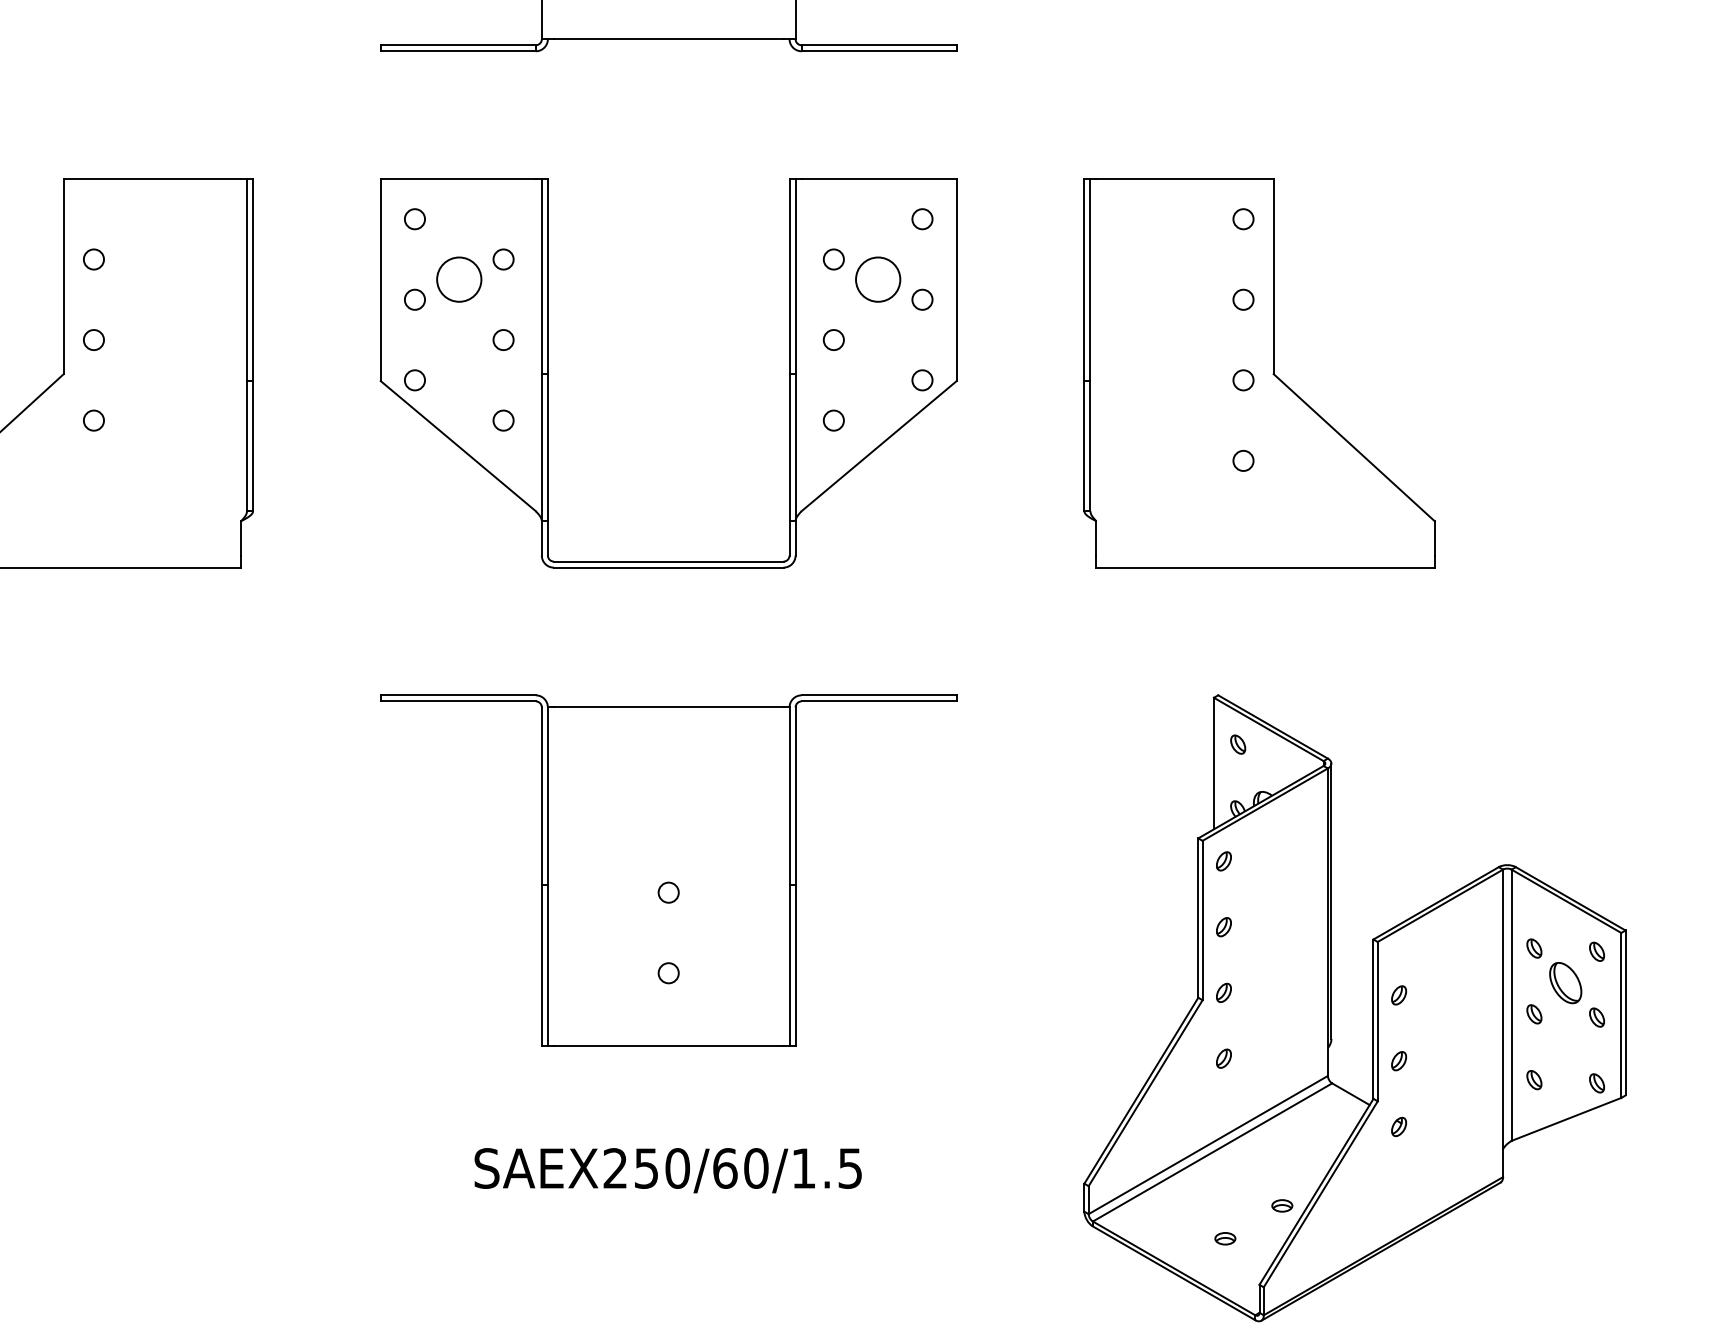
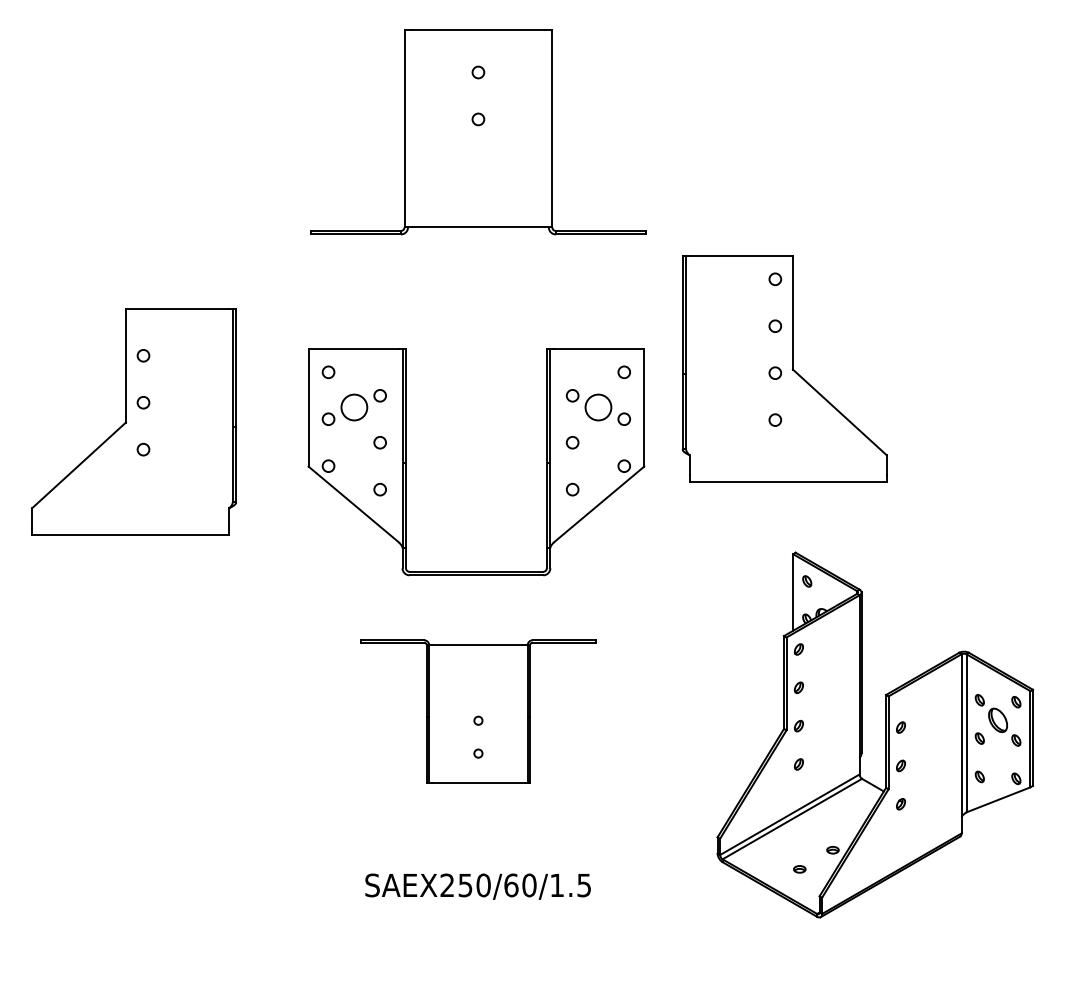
part: (1259, 372) -> (784, 368), moved
part: (548, 374) -> (406, 462), moved
part: (668, 869) -> (478, 711), size x0.7
part: (1372, 1007) -> (885, 734), moved

